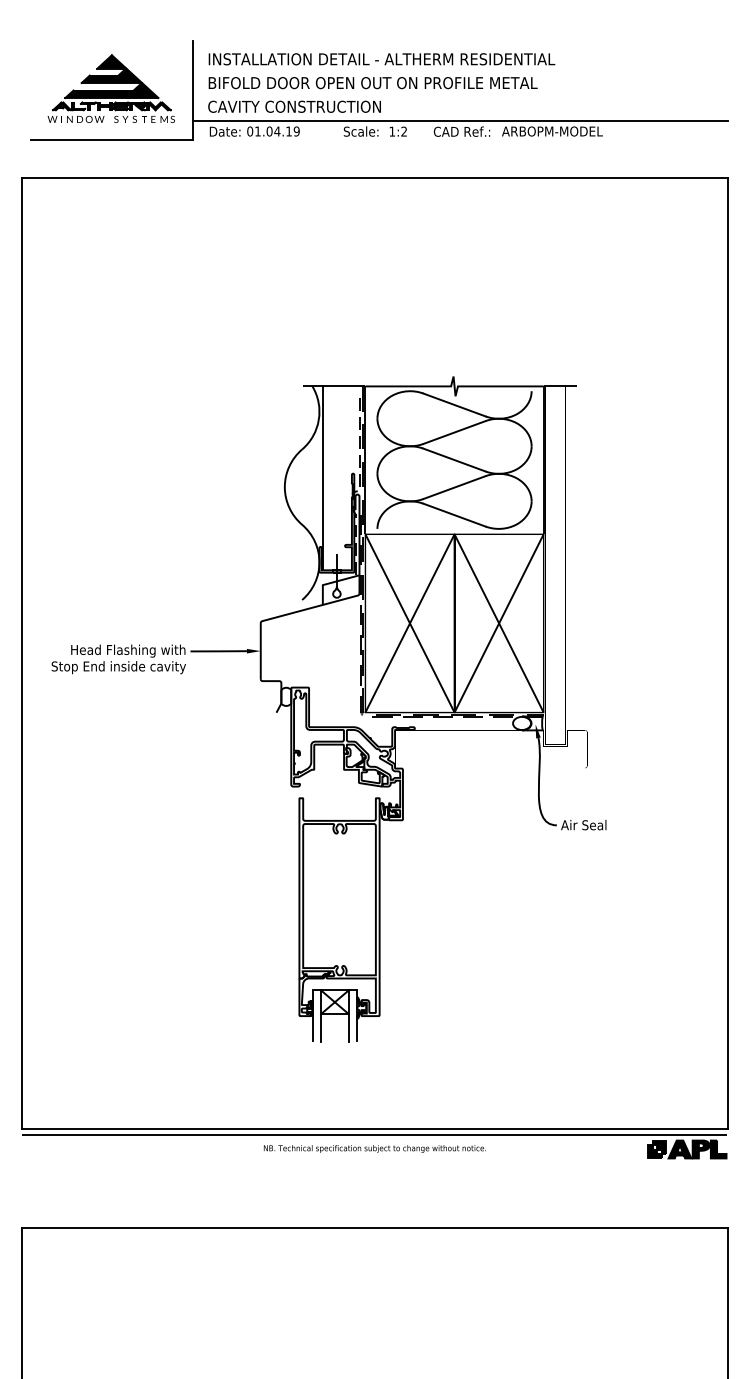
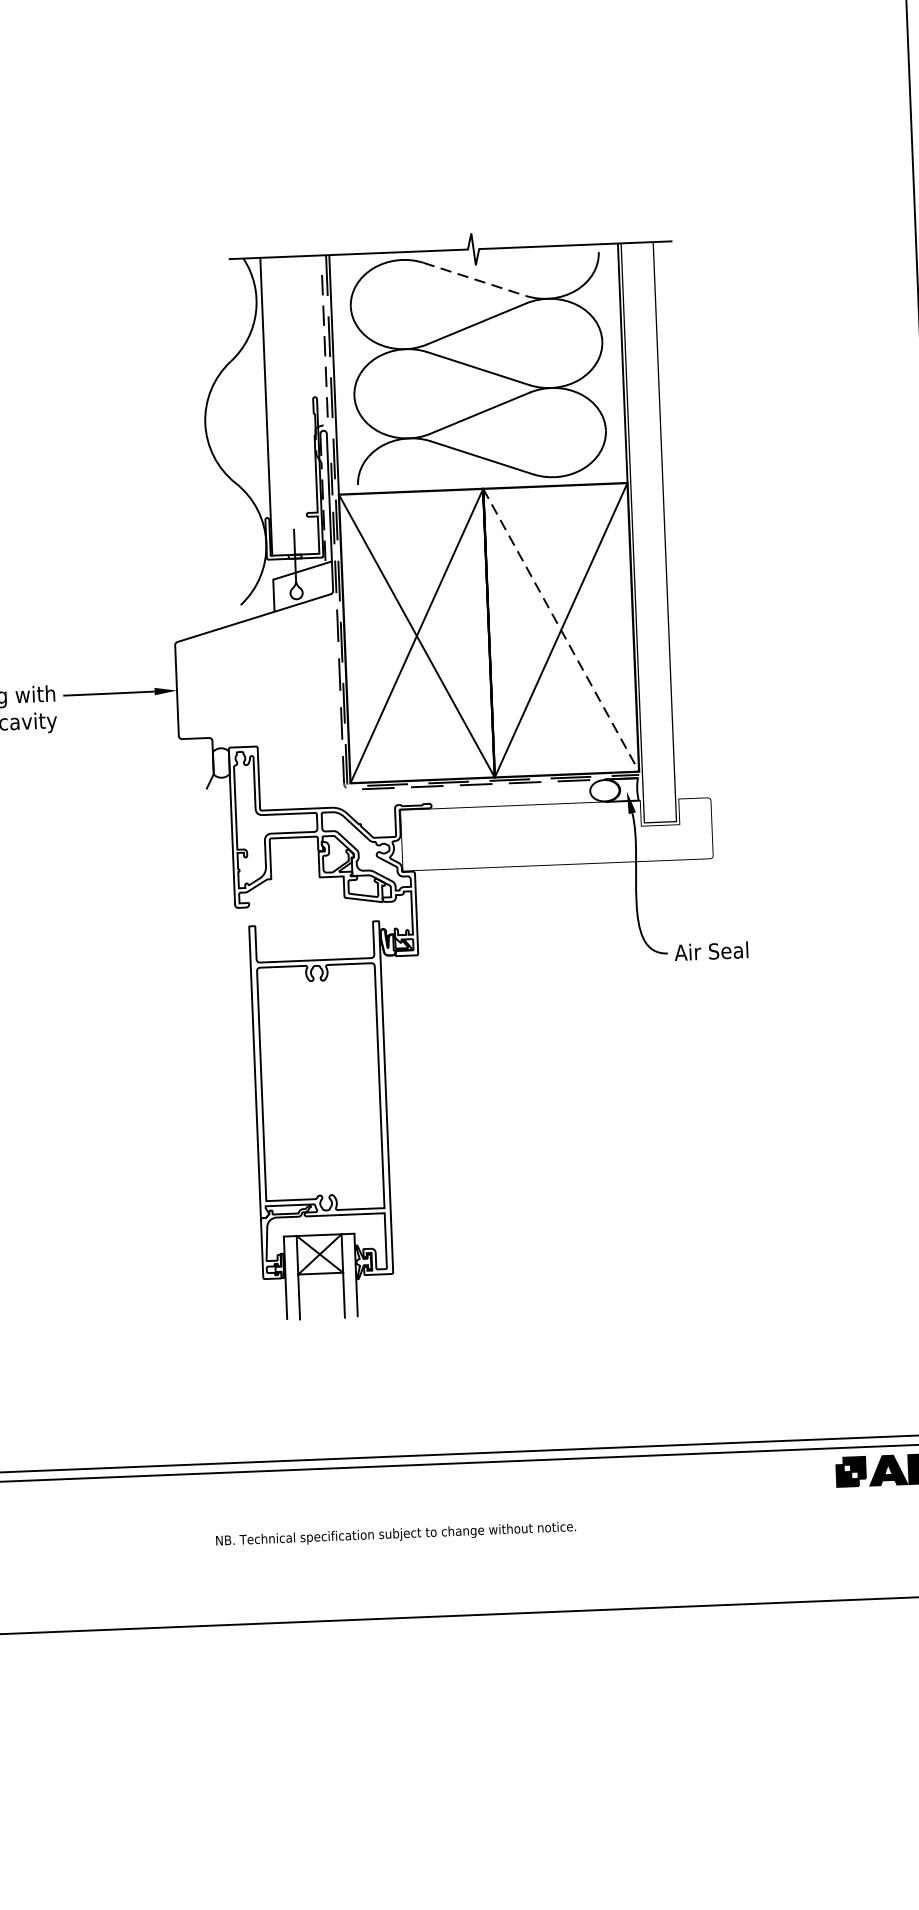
line: (455, 405) -> (476, 280), solid -> dashed
line: (499, 623) -> (561, 630), solid -> dashed
text: (374, 1148) -> (395, 1533), moved

